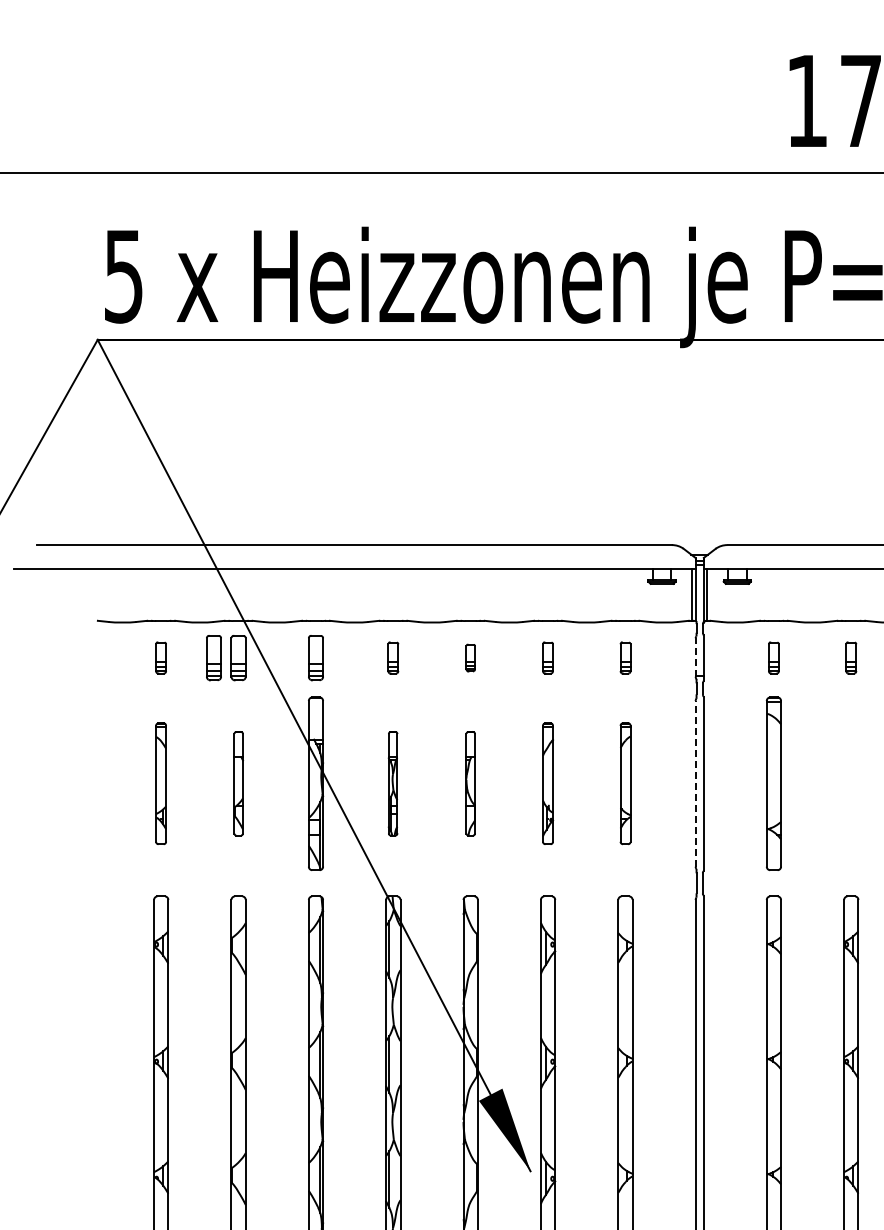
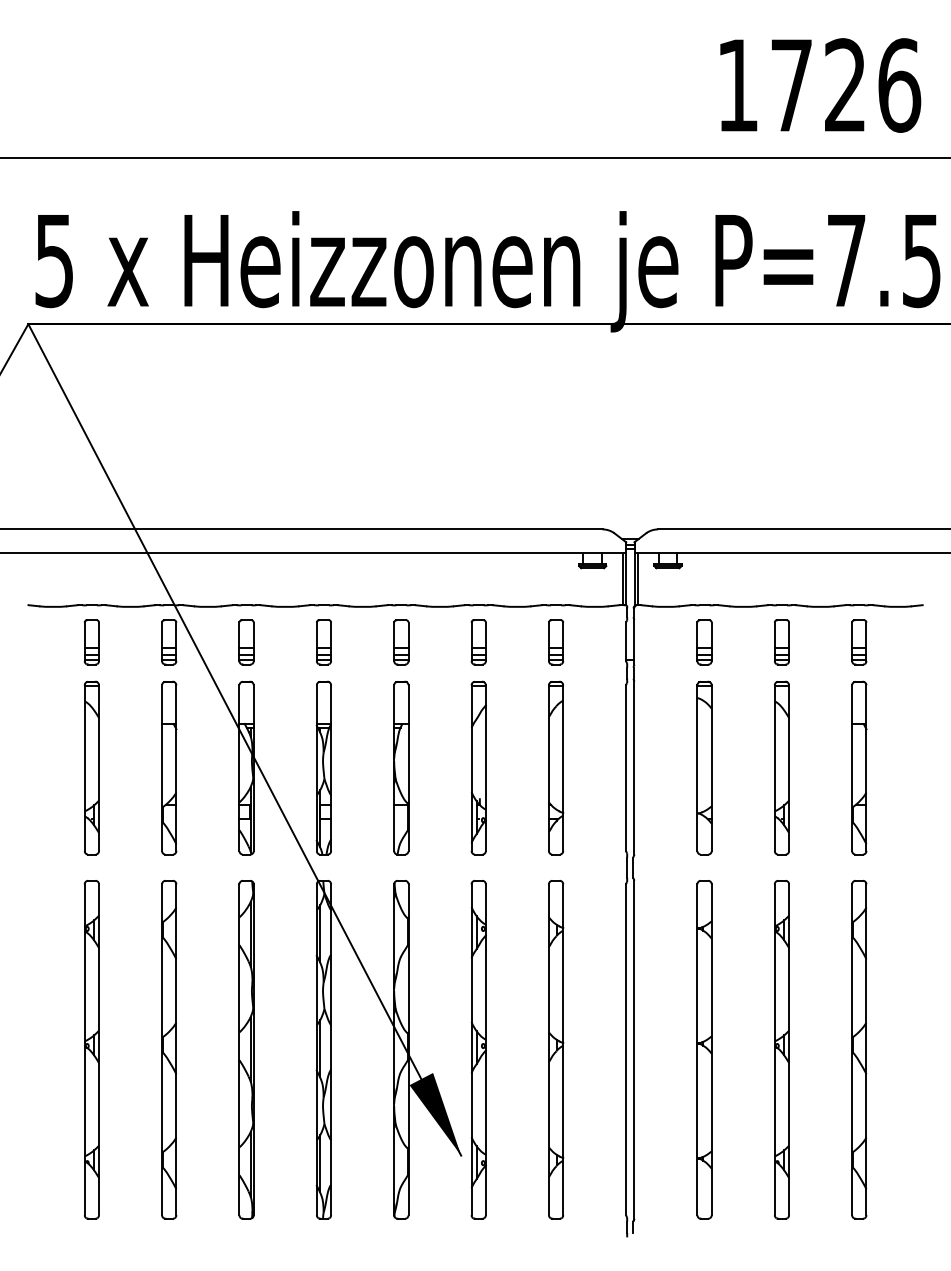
line: (695, 657) -> (626, 641), dashed -> solid
part: (160, 658) -> (91, 642), size x1.43
part: (213, 658) -> (144, 642), removed
part: (392, 658) -> (323, 642), size x1.43
part: (470, 658) -> (401, 642), size x1.67
part: (547, 658) -> (478, 642), size x1.43
part: (625, 658) -> (556, 642), size x1.43
part: (773, 658) -> (704, 642), size x1.43
part: (850, 658) -> (781, 642), size x1.43
part: (160, 783) -> (91, 767), size x1.43
part: (238, 783) -> (169, 767), size x1.67
part: (392, 783) -> (323, 767), size x1.67
part: (470, 783) -> (401, 767), size x1.67
part: (547, 783) -> (478, 767), size x1.43
part: (625, 783) -> (556, 767), size x1.43
part: (850, 783) -> (781, 767), added
line: (695, 784) -> (626, 768), dashed -> solid

